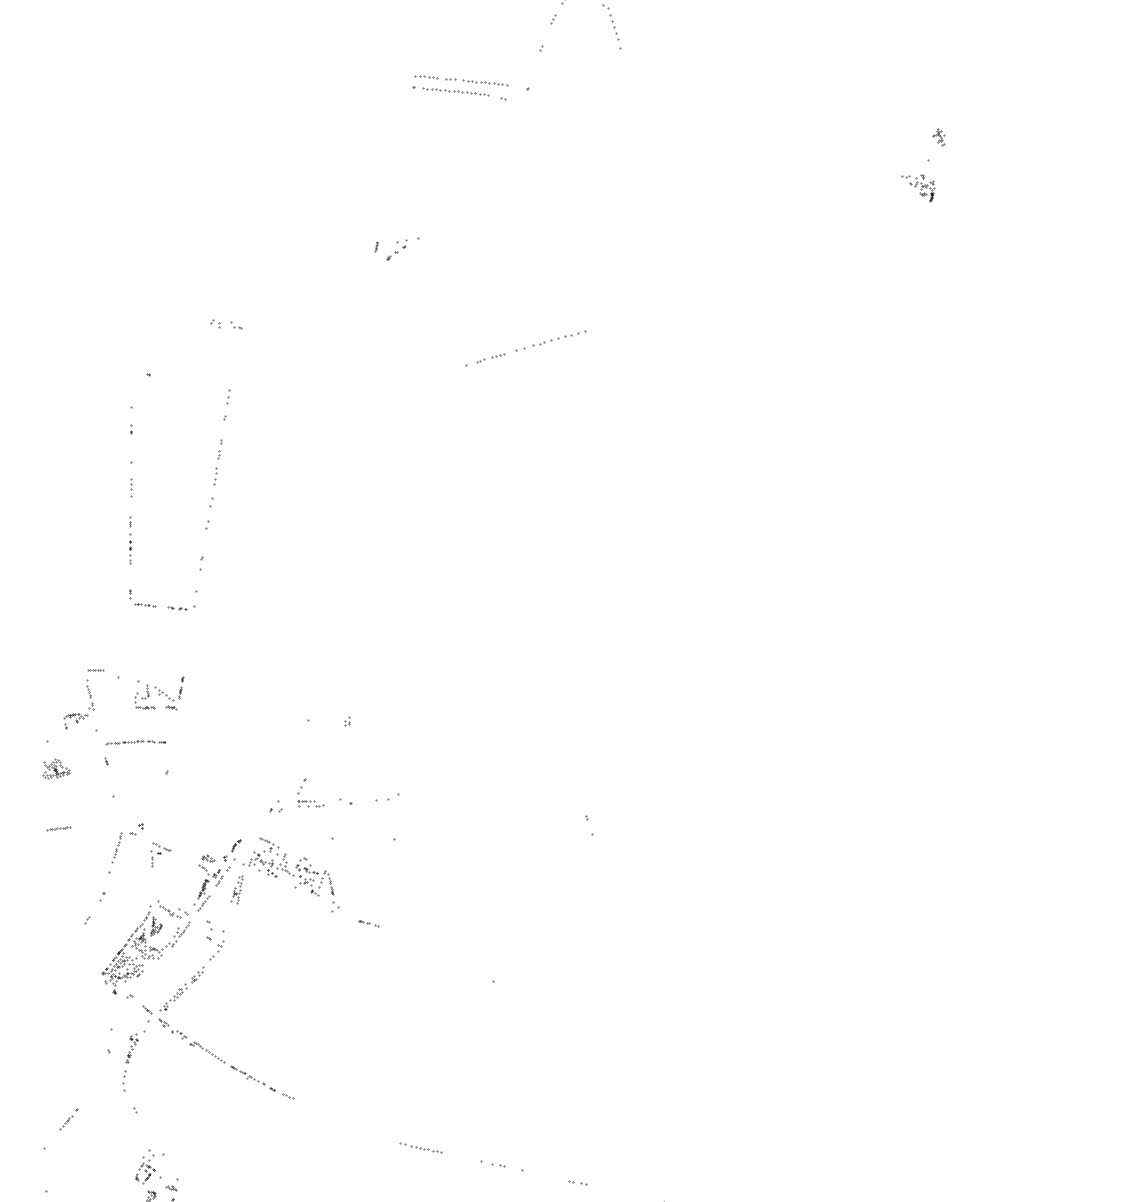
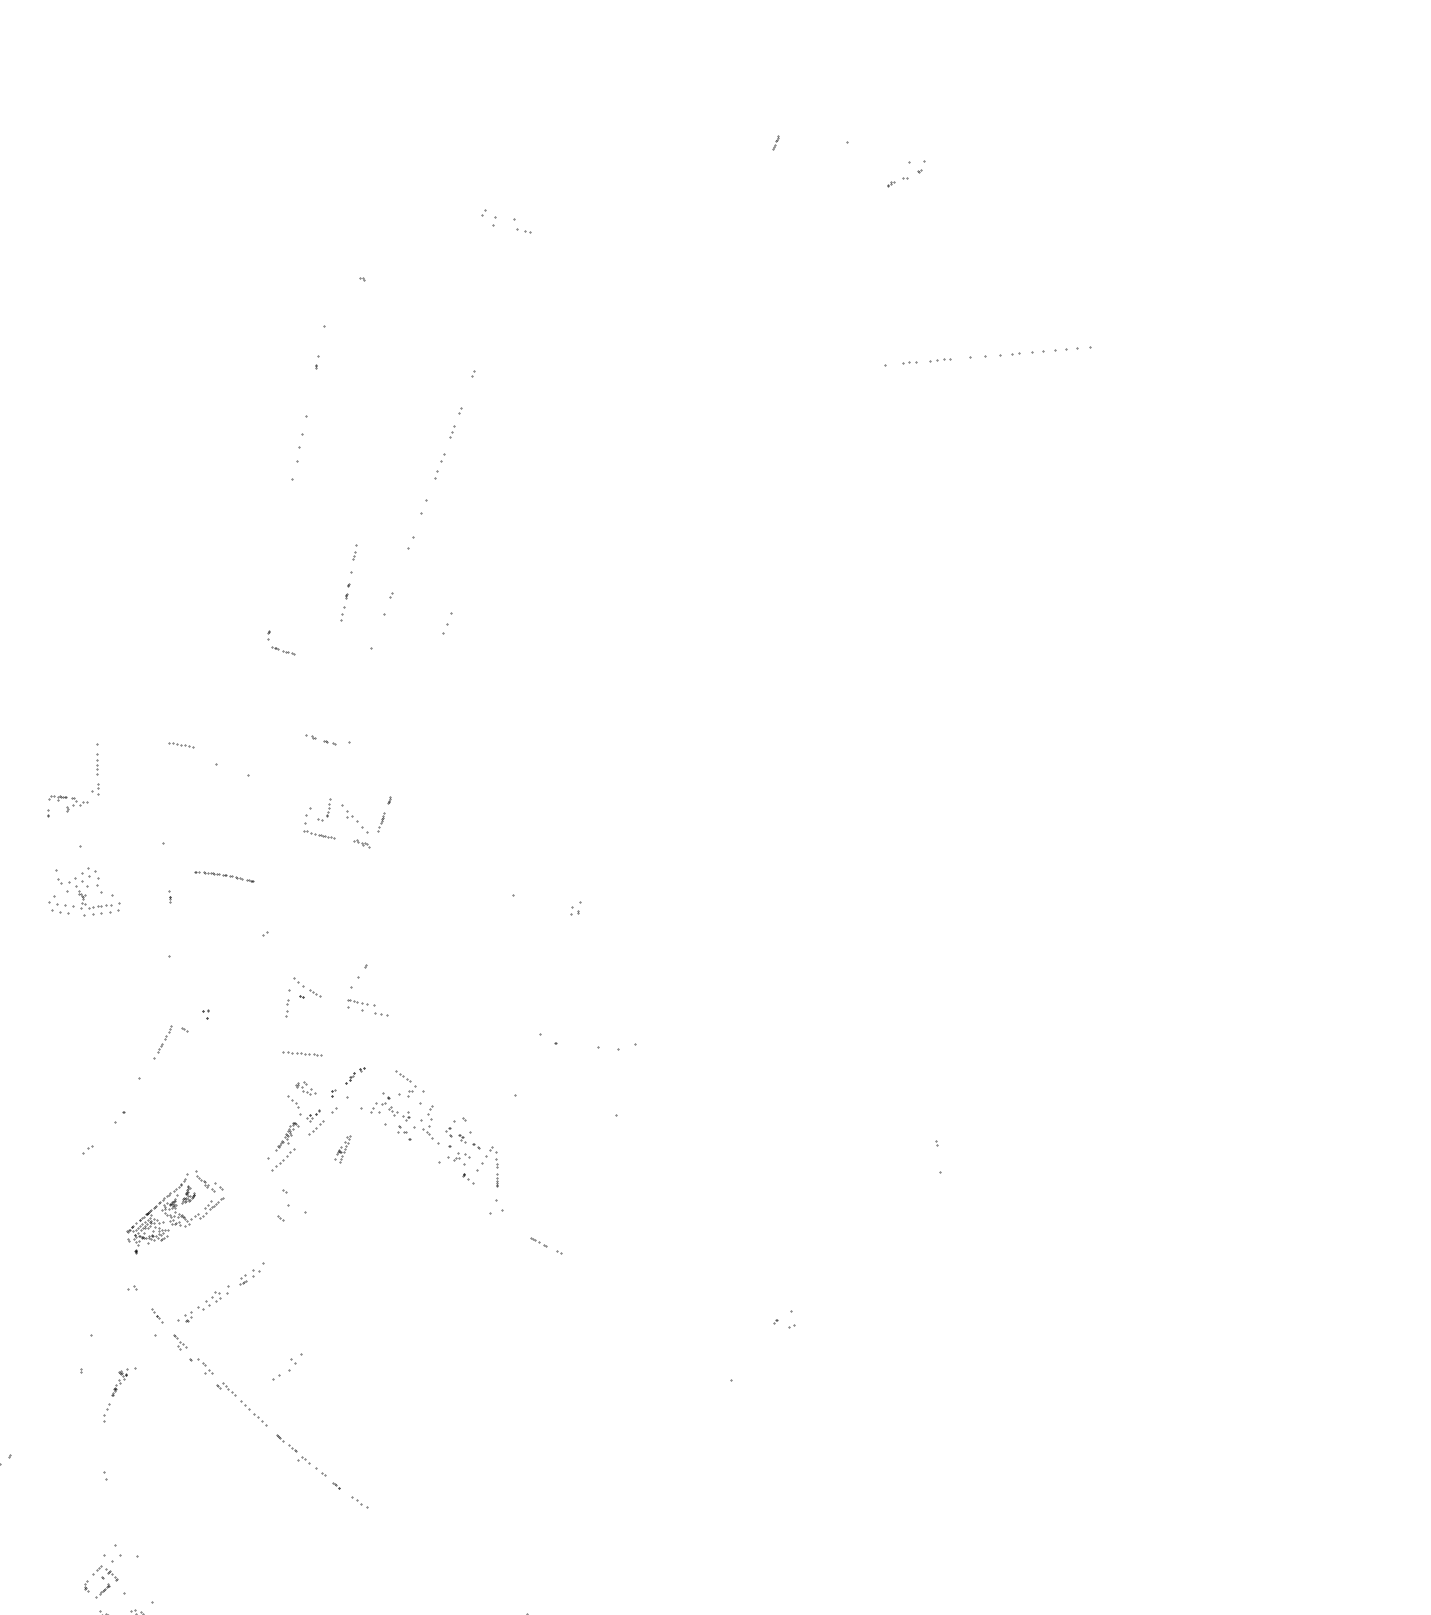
part: (396, 249) -> (905, 173), moved
part: (228, 396) -> (448, 622), moved
part: (131, 487) -> (298, 457), size x1.6
part: (130, 540) -> (348, 583), moved
part: (142, 598) -> (281, 642), size x0.7
part: (181, 607) -> (328, 740), moved
part: (159, 693) -> (347, 816), moved
part: (78, 713) -> (72, 796), moved
part: (135, 742) -> (223, 875), size x0.6
part: (56, 768) -> (86, 892), size x1.6
part: (310, 800) -> (368, 1002), moved
part: (275, 806) -> (784, 1318), moved
part: (58, 828) -> (302, 1053), moved
part: (123, 847) -> (170, 1043), size x0.7
part: (160, 854) -> (302, 999), moved
part: (236, 889) -> (341, 1148), size x0.6
part: (145, 947) -> (174, 1213), size x0.6
part: (216, 950) -> (286, 1367), moved
part: (133, 1060) -> (118, 1394), size x0.6

